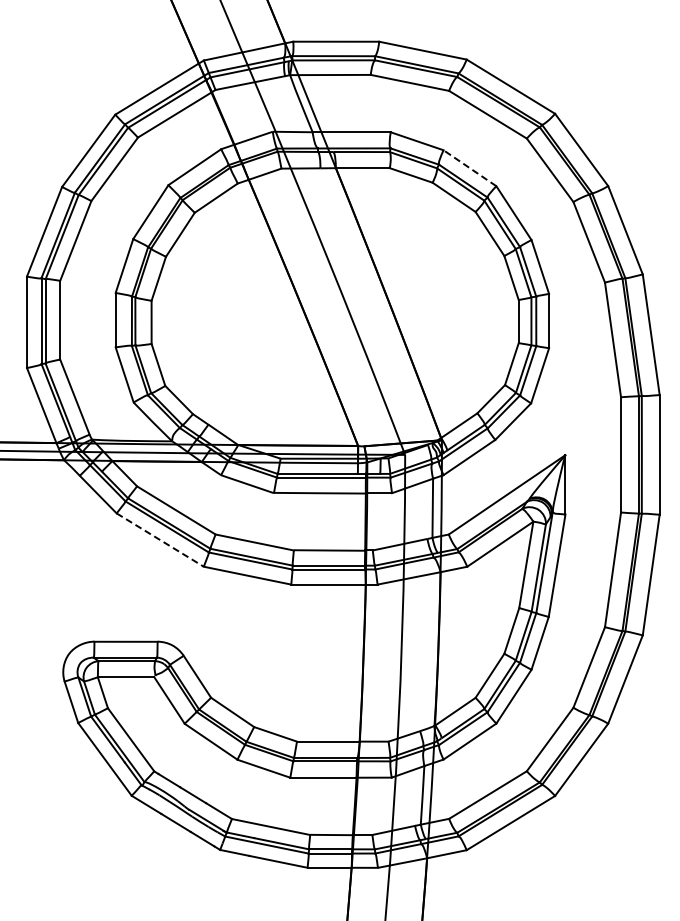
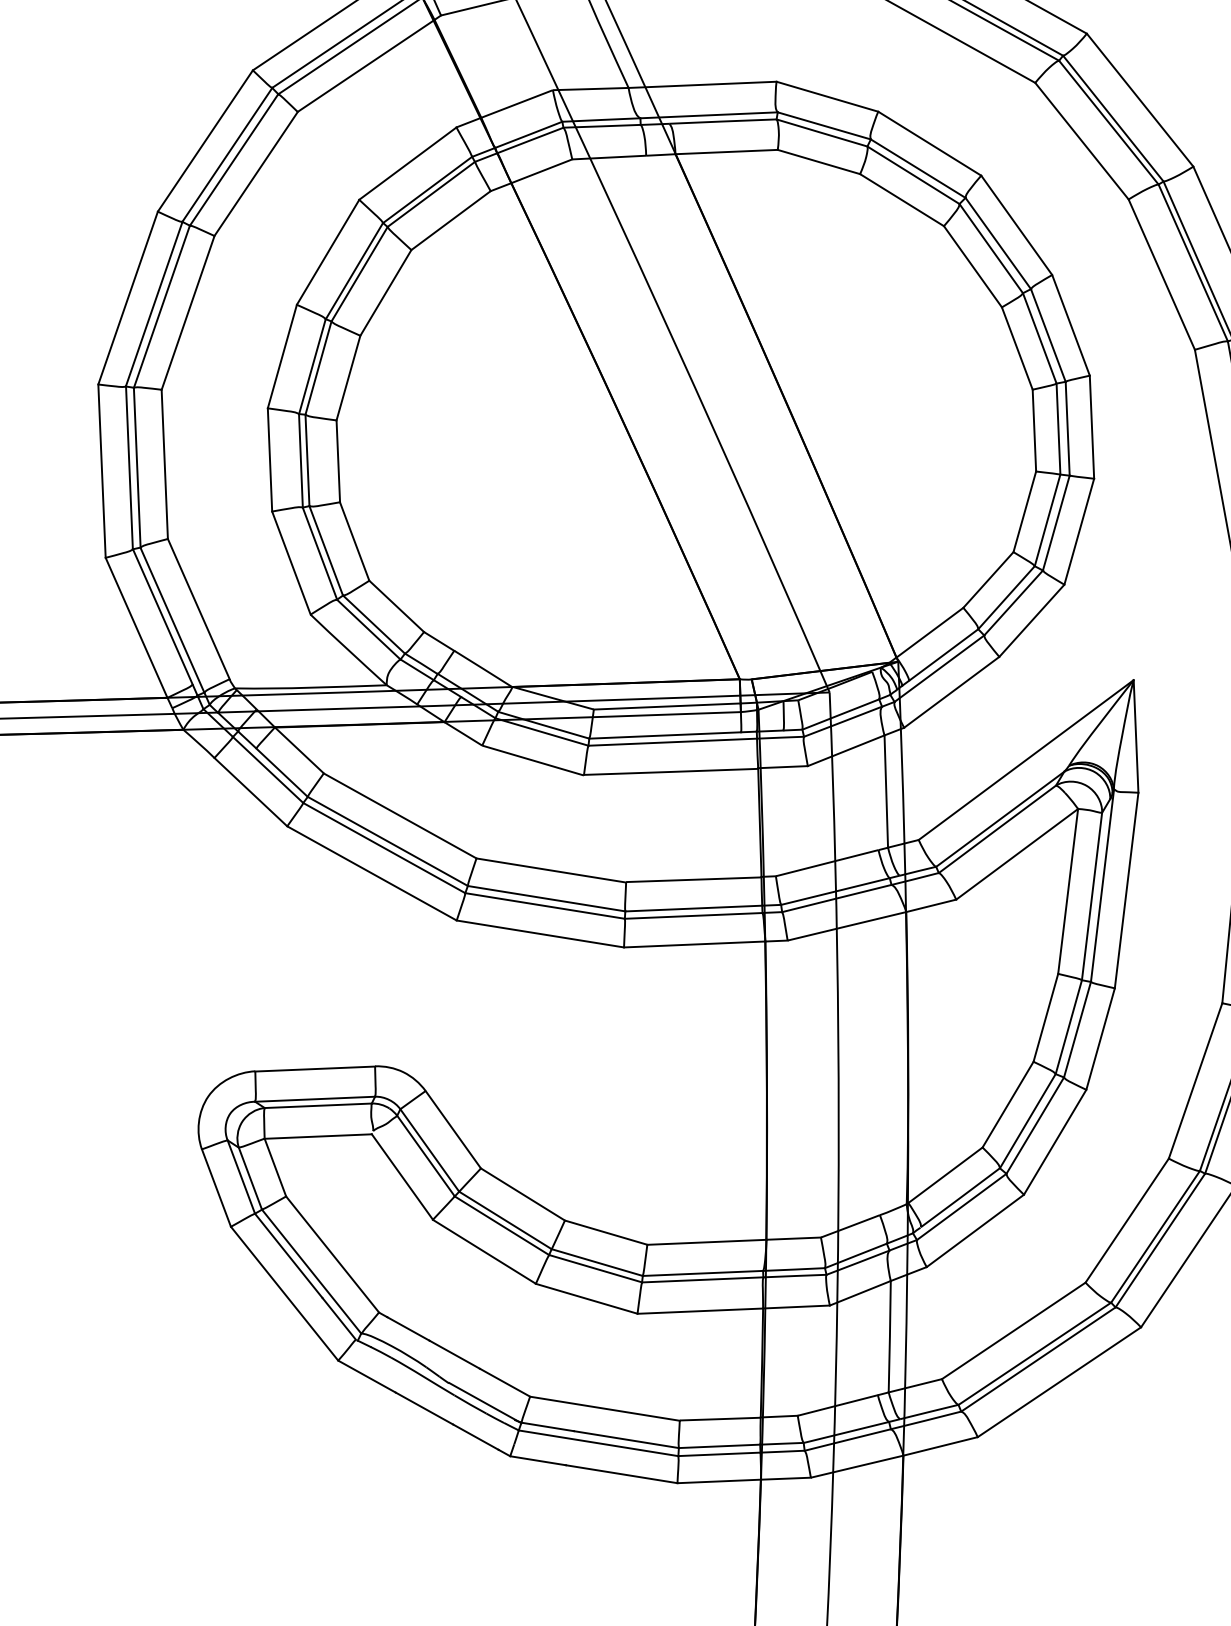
line: (469, 168) -> (928, 144), dashed -> solid
line: (160, 540) -> (372, 874), dashed -> solid

